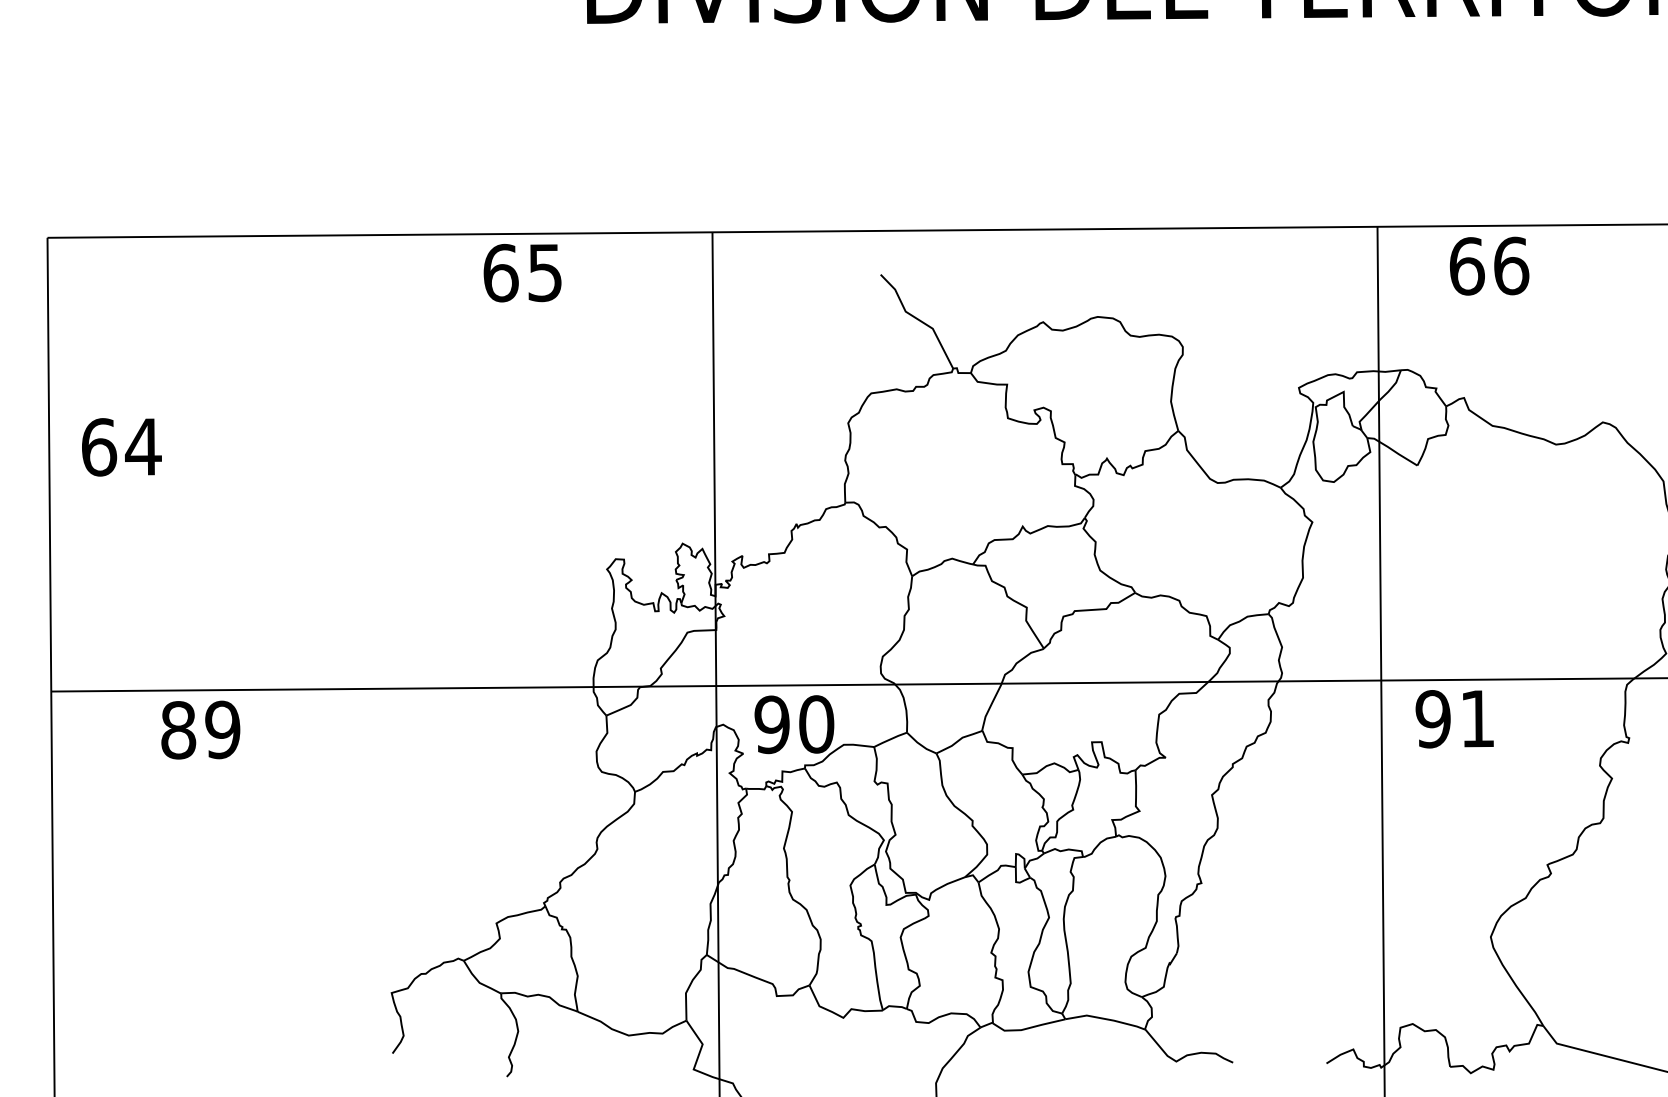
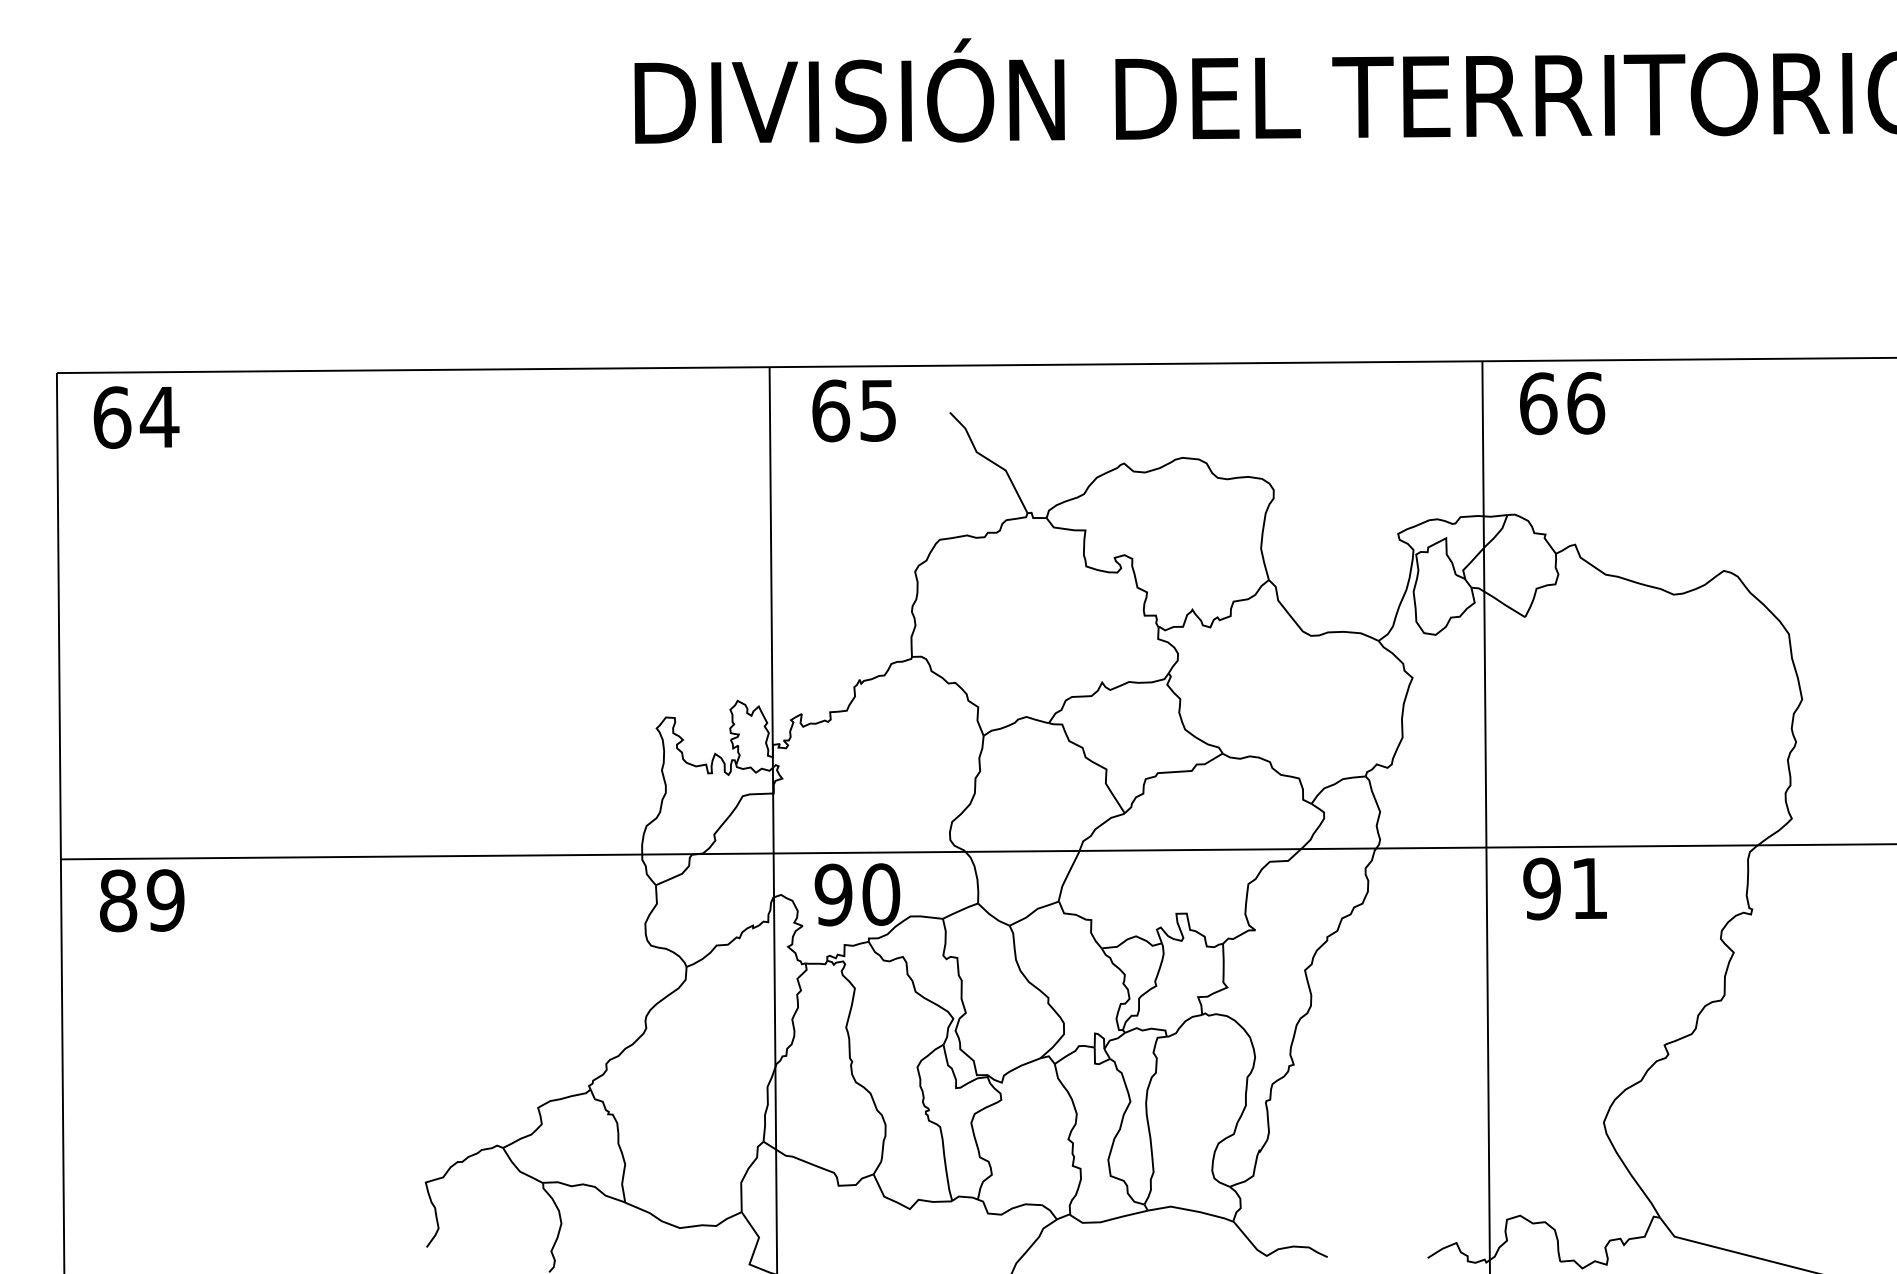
text: (1489, 266) -> (1562, 403), moved
text: (522, 272) -> (853, 410), moved
text: (121, 447) -> (136, 417), moved
text: (201, 729) -> (142, 900), moved

